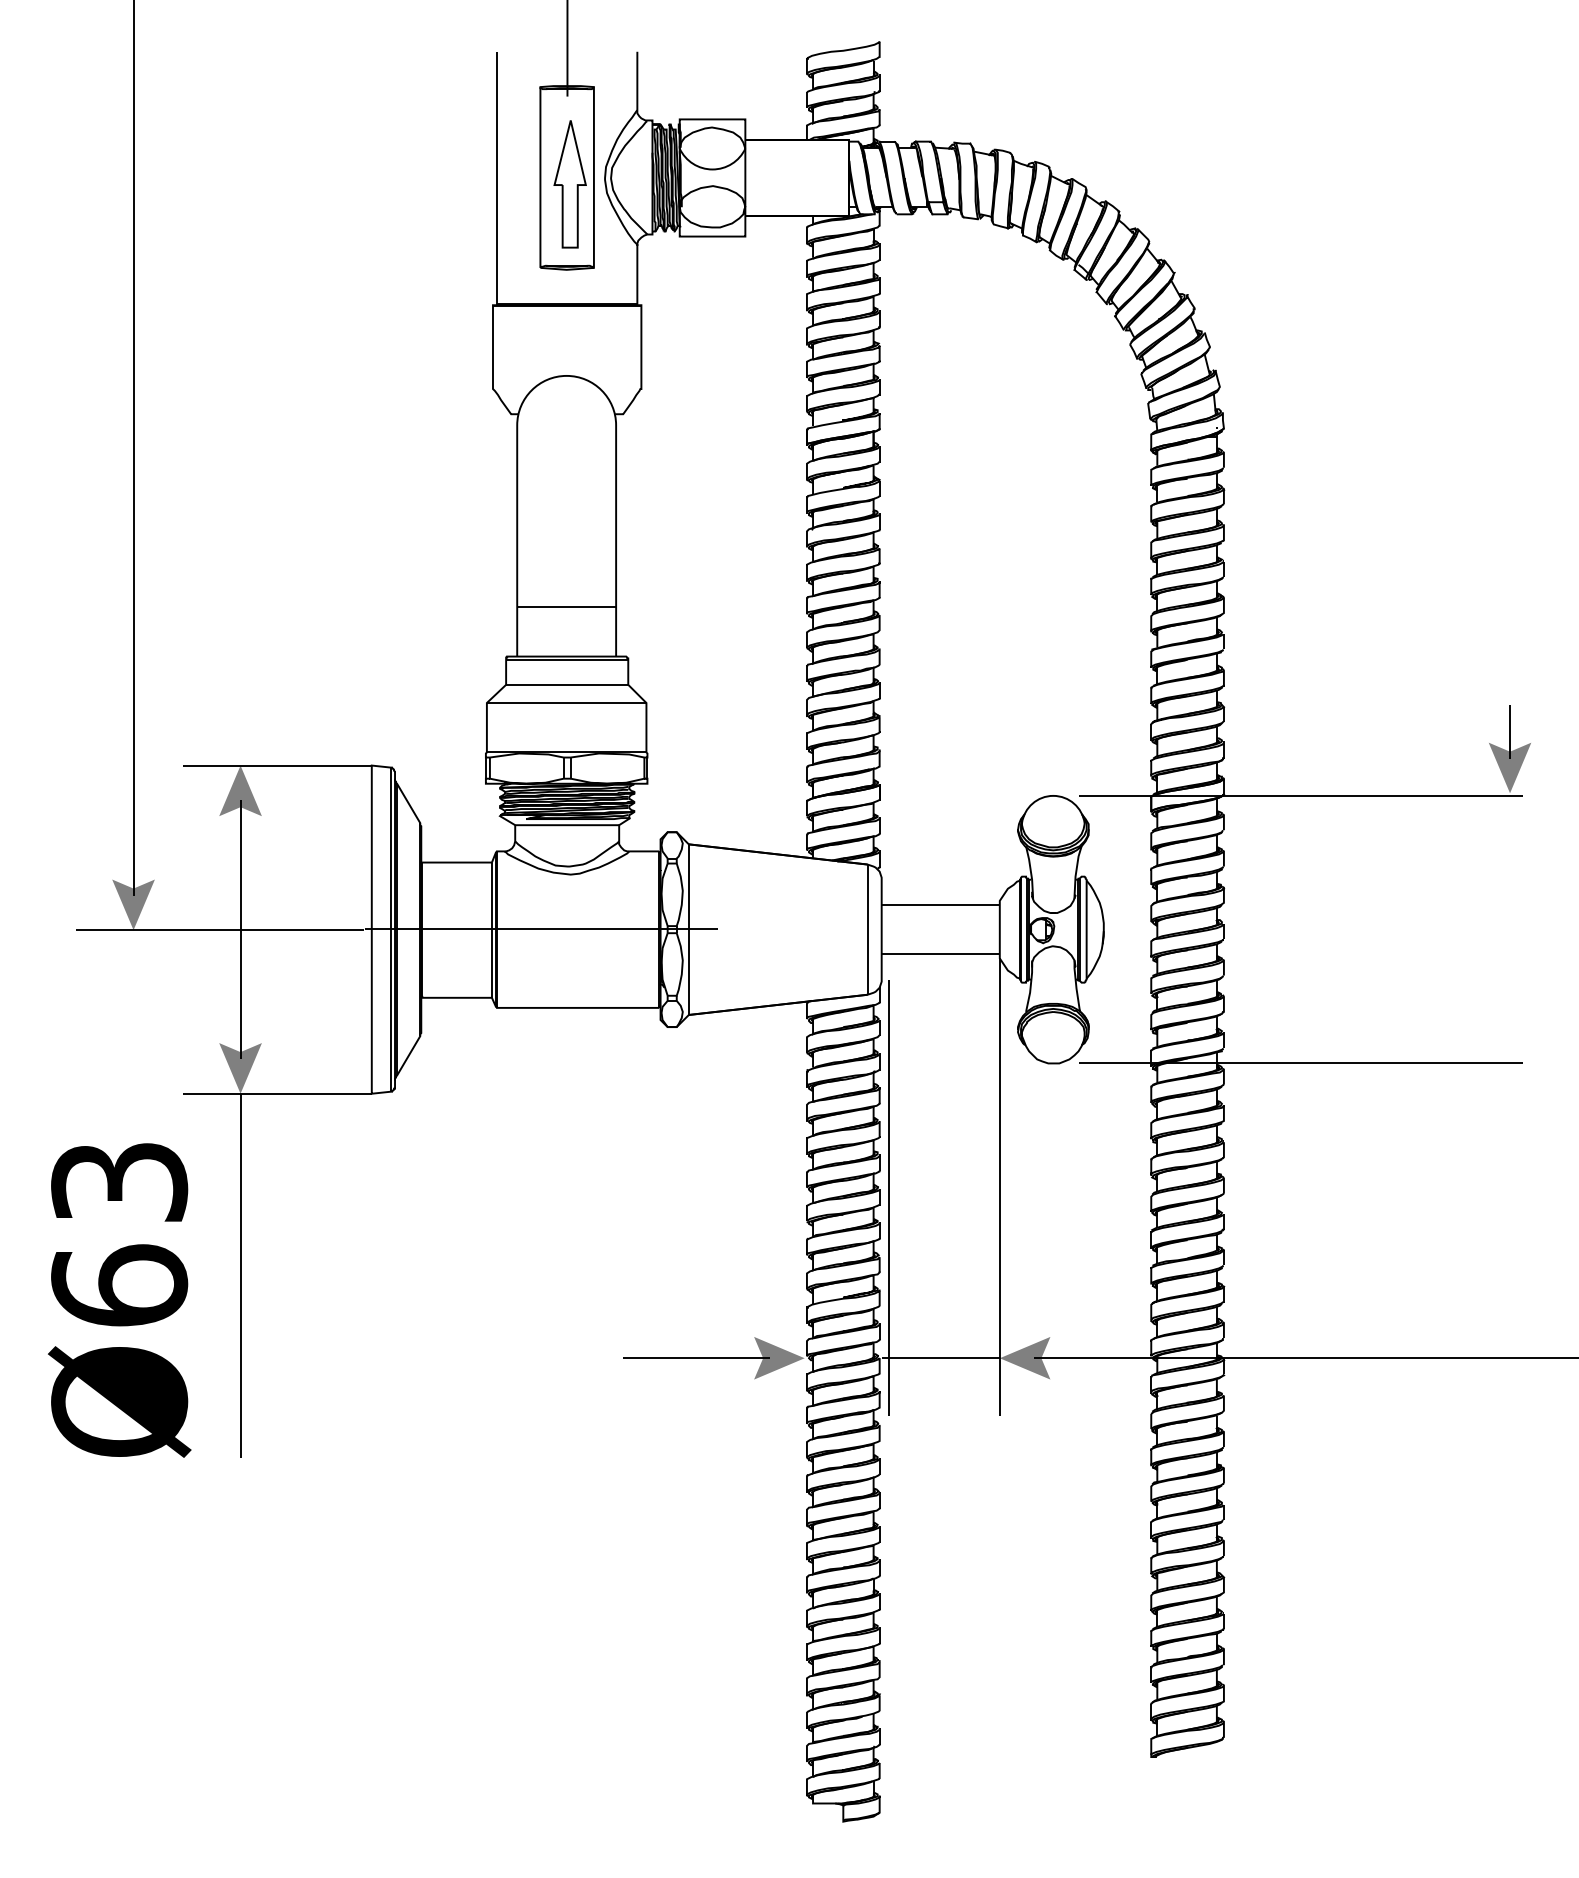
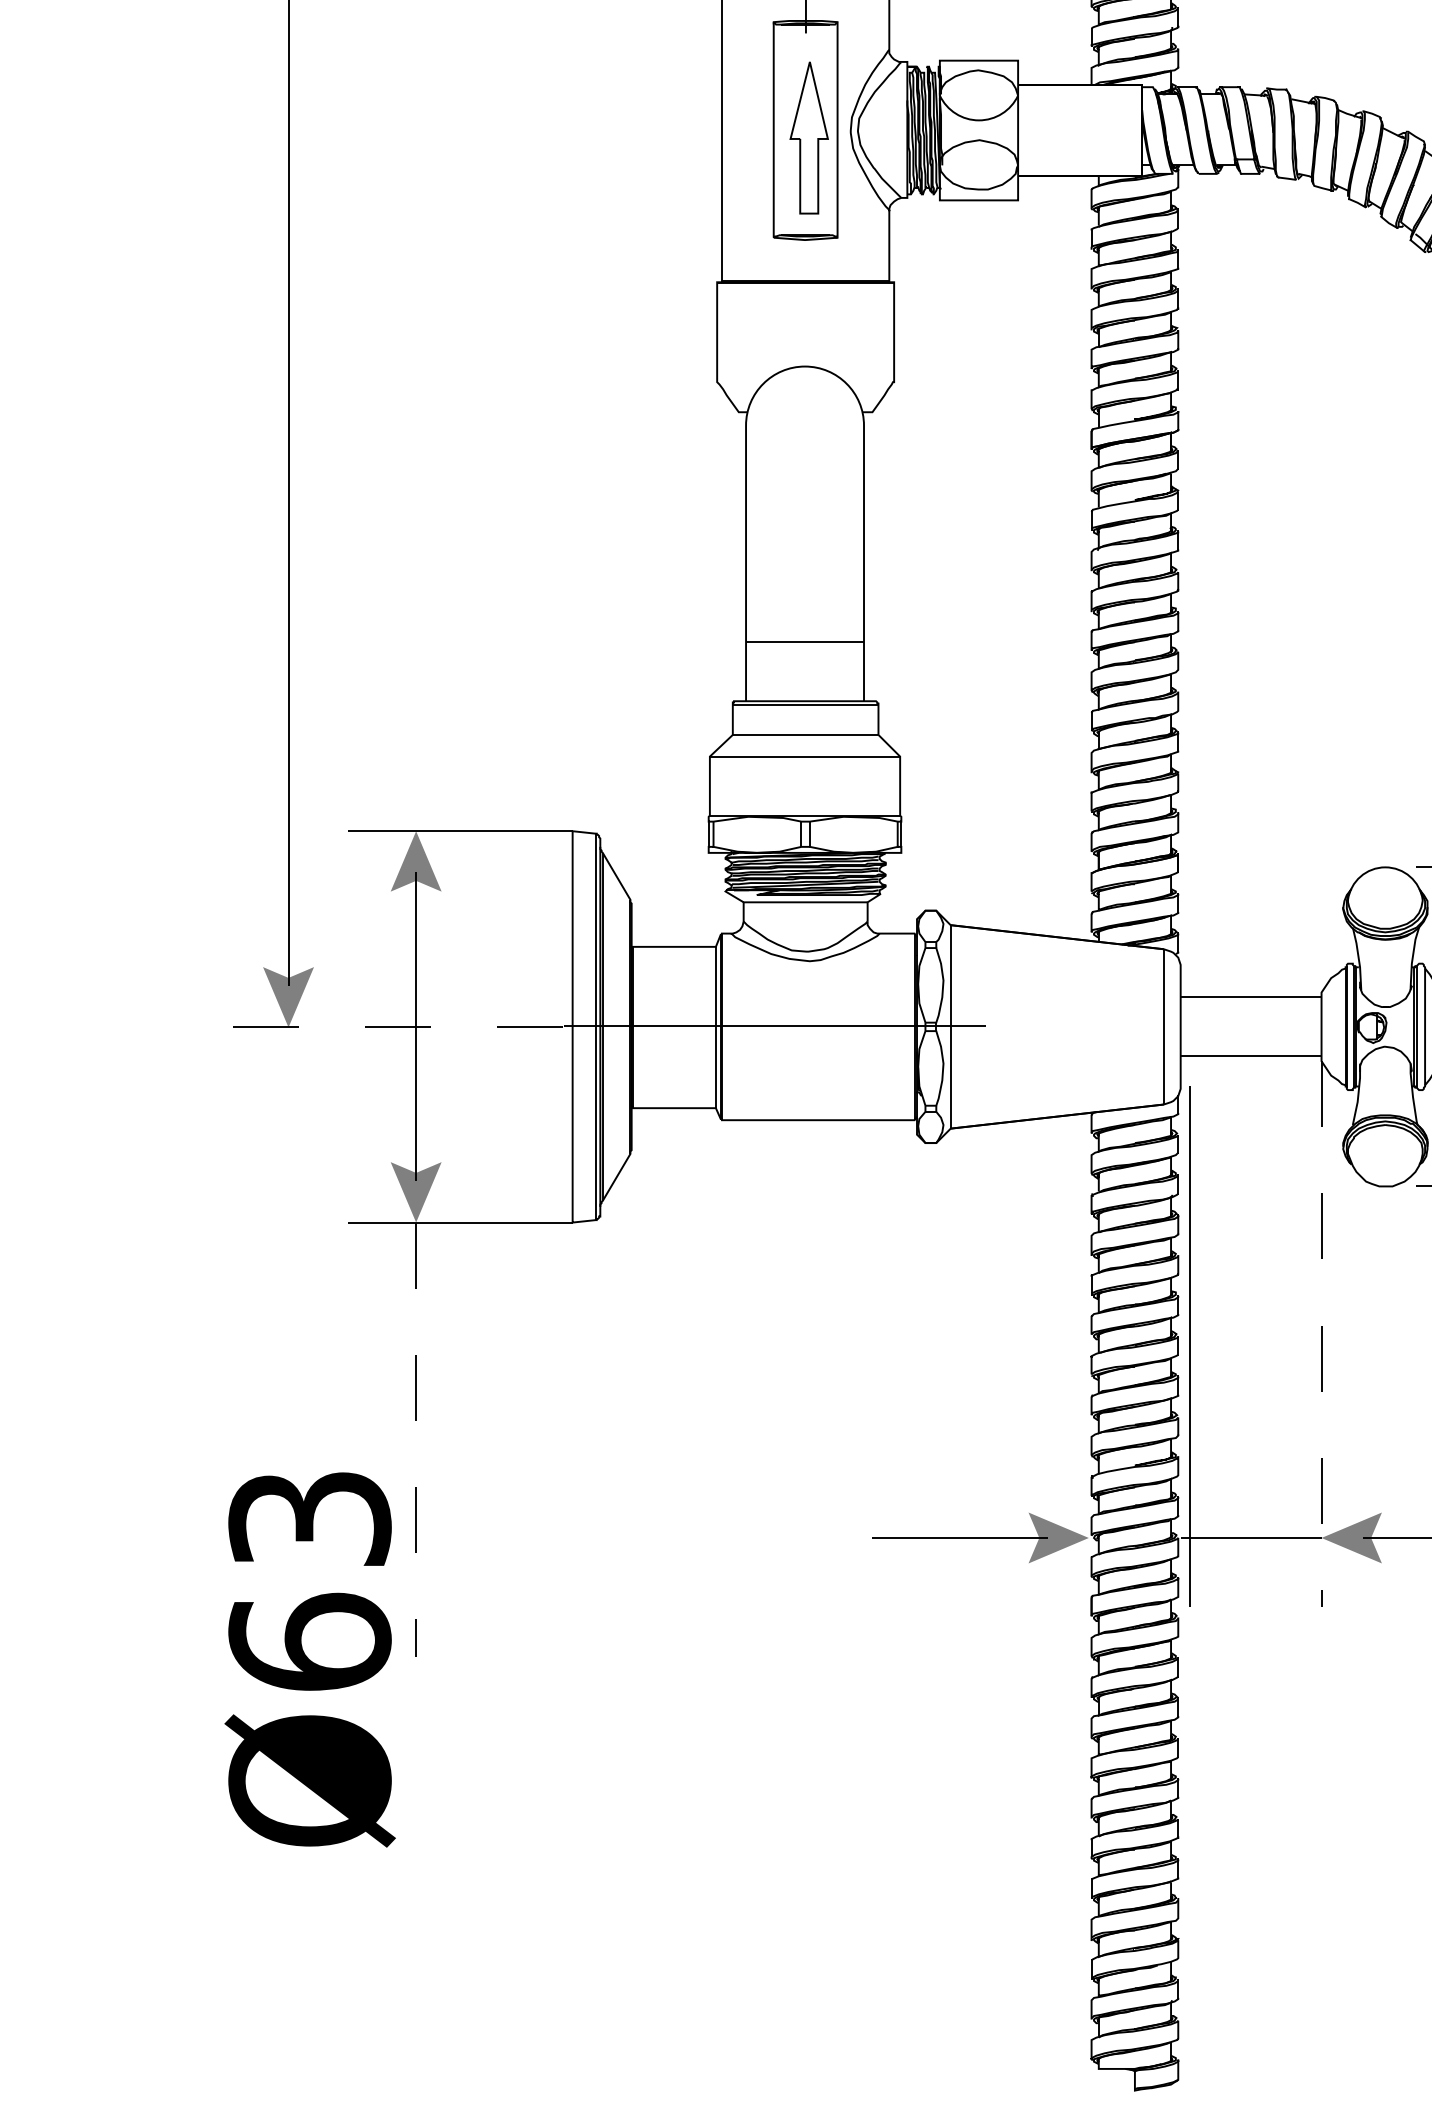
line: (219, 930) -> (391, 1027), solid -> dashed
line: (999, 1187) -> (1321, 1334), solid -> dashed
line: (240, 1276) -> (416, 1440), solid -> dashed
text: (119, 1300) -> (309, 1659), moved

